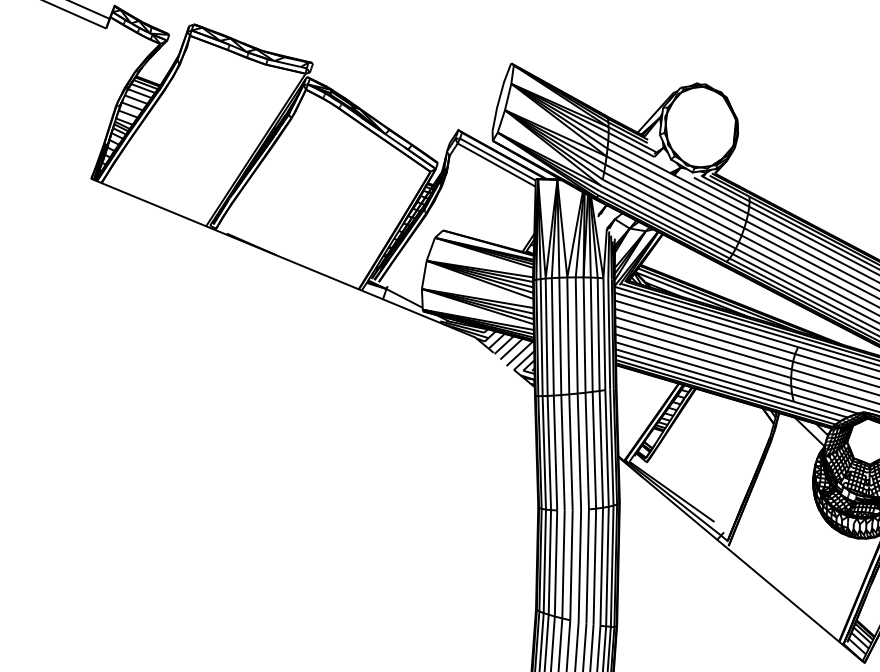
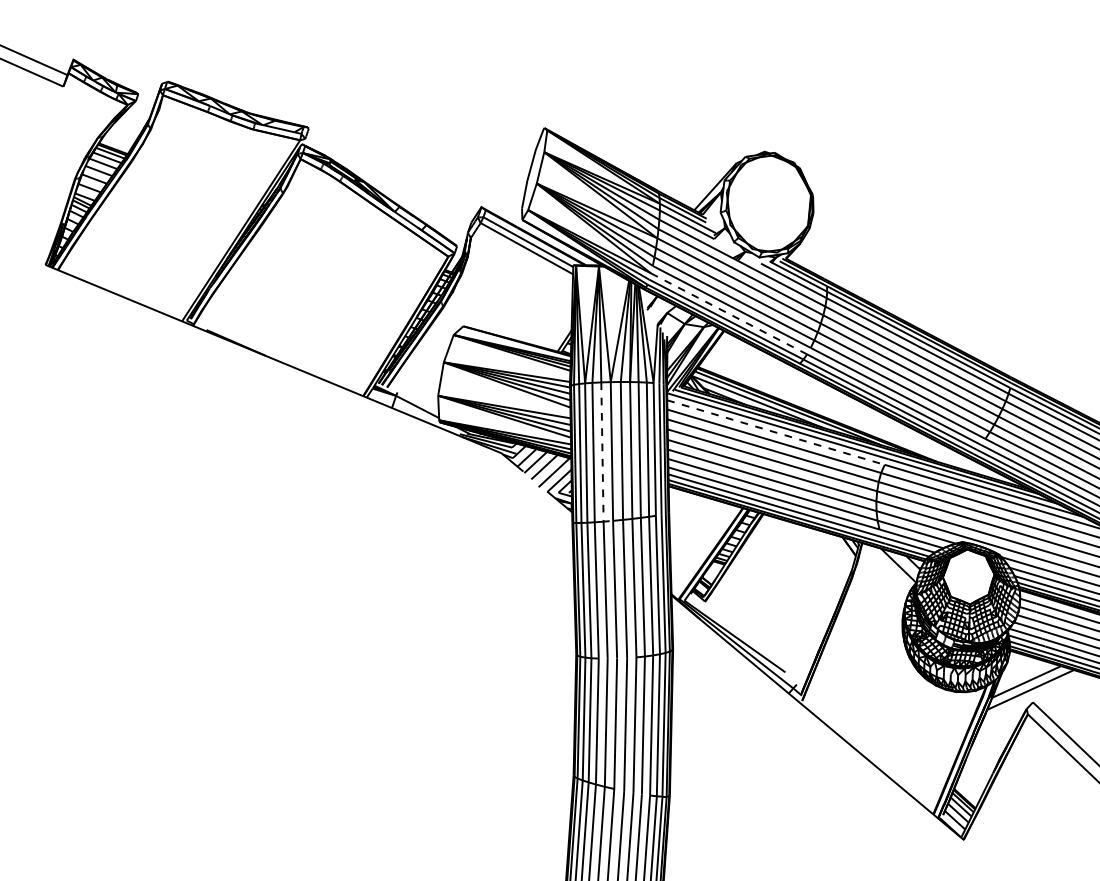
line: (670, 222) -> (733, 316), solid -> dashed
line: (706, 319) -> (776, 432), solid -> dashed
line: (560, 341) -> (602, 458), solid -> dashed

